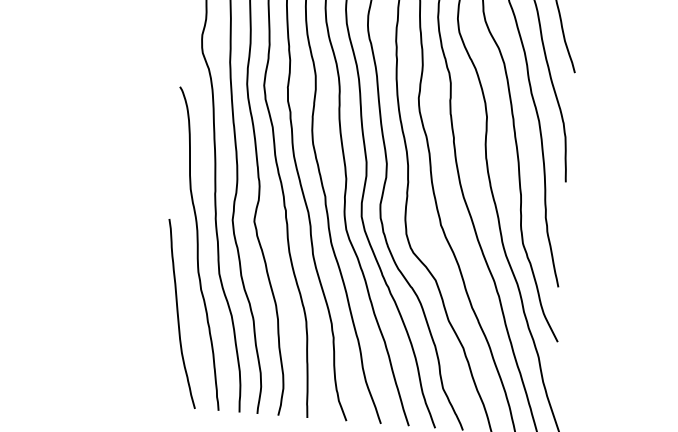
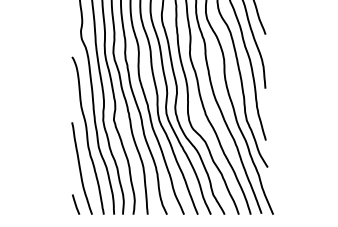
line: (164, 385) -> (76, 204), added

